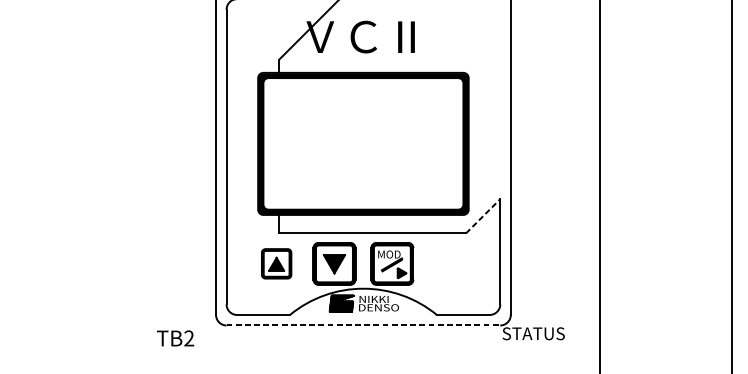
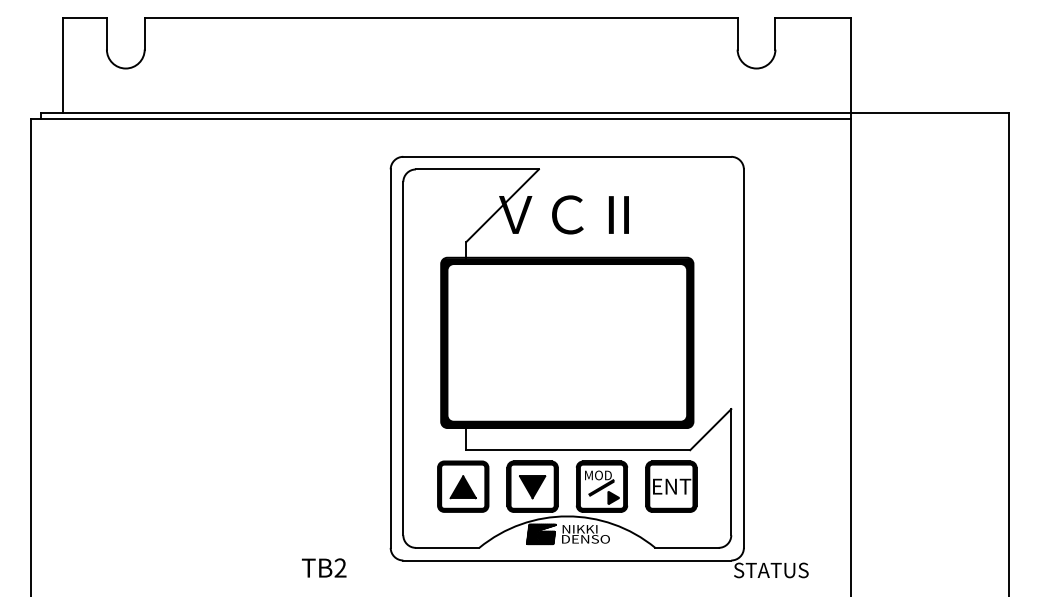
line: (483, 216) -> (711, 429), dashed -> solid
part: (276, 263) -> (463, 486), size x1.43
part: (450, 263) -> (671, 486), added
line: (363, 325) -> (567, 560), dashed -> solid
text: (175, 338) -> (324, 567), moved

